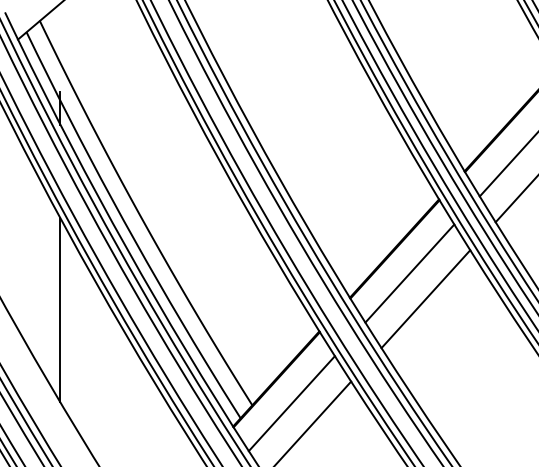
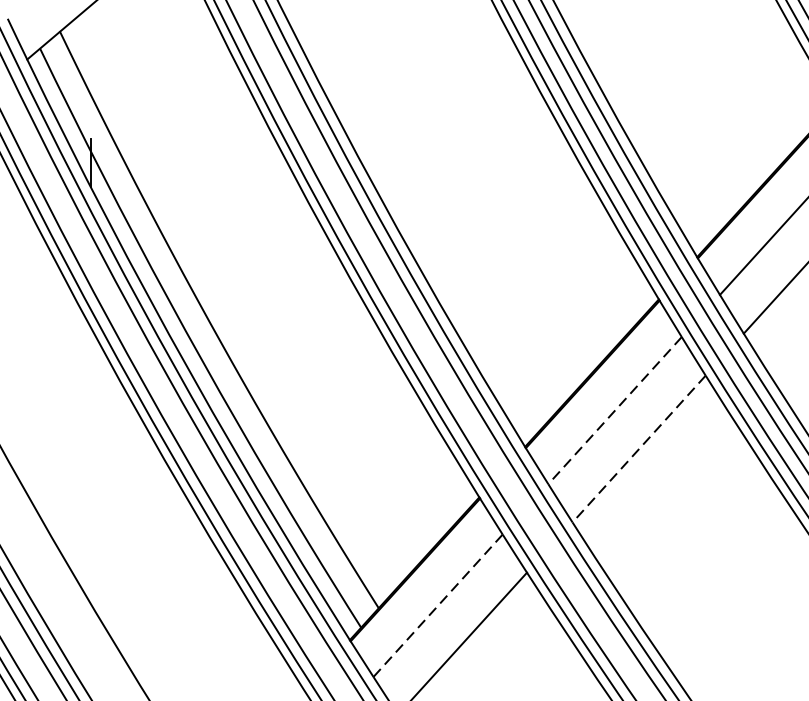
line: (409, 273) -> (614, 410), solid -> dashed
line: (425, 299) -> (638, 449), solid -> dashed
line: (60, 310) -> (90, 466), removed
line: (291, 404) -> (437, 607), solid -> dashed

